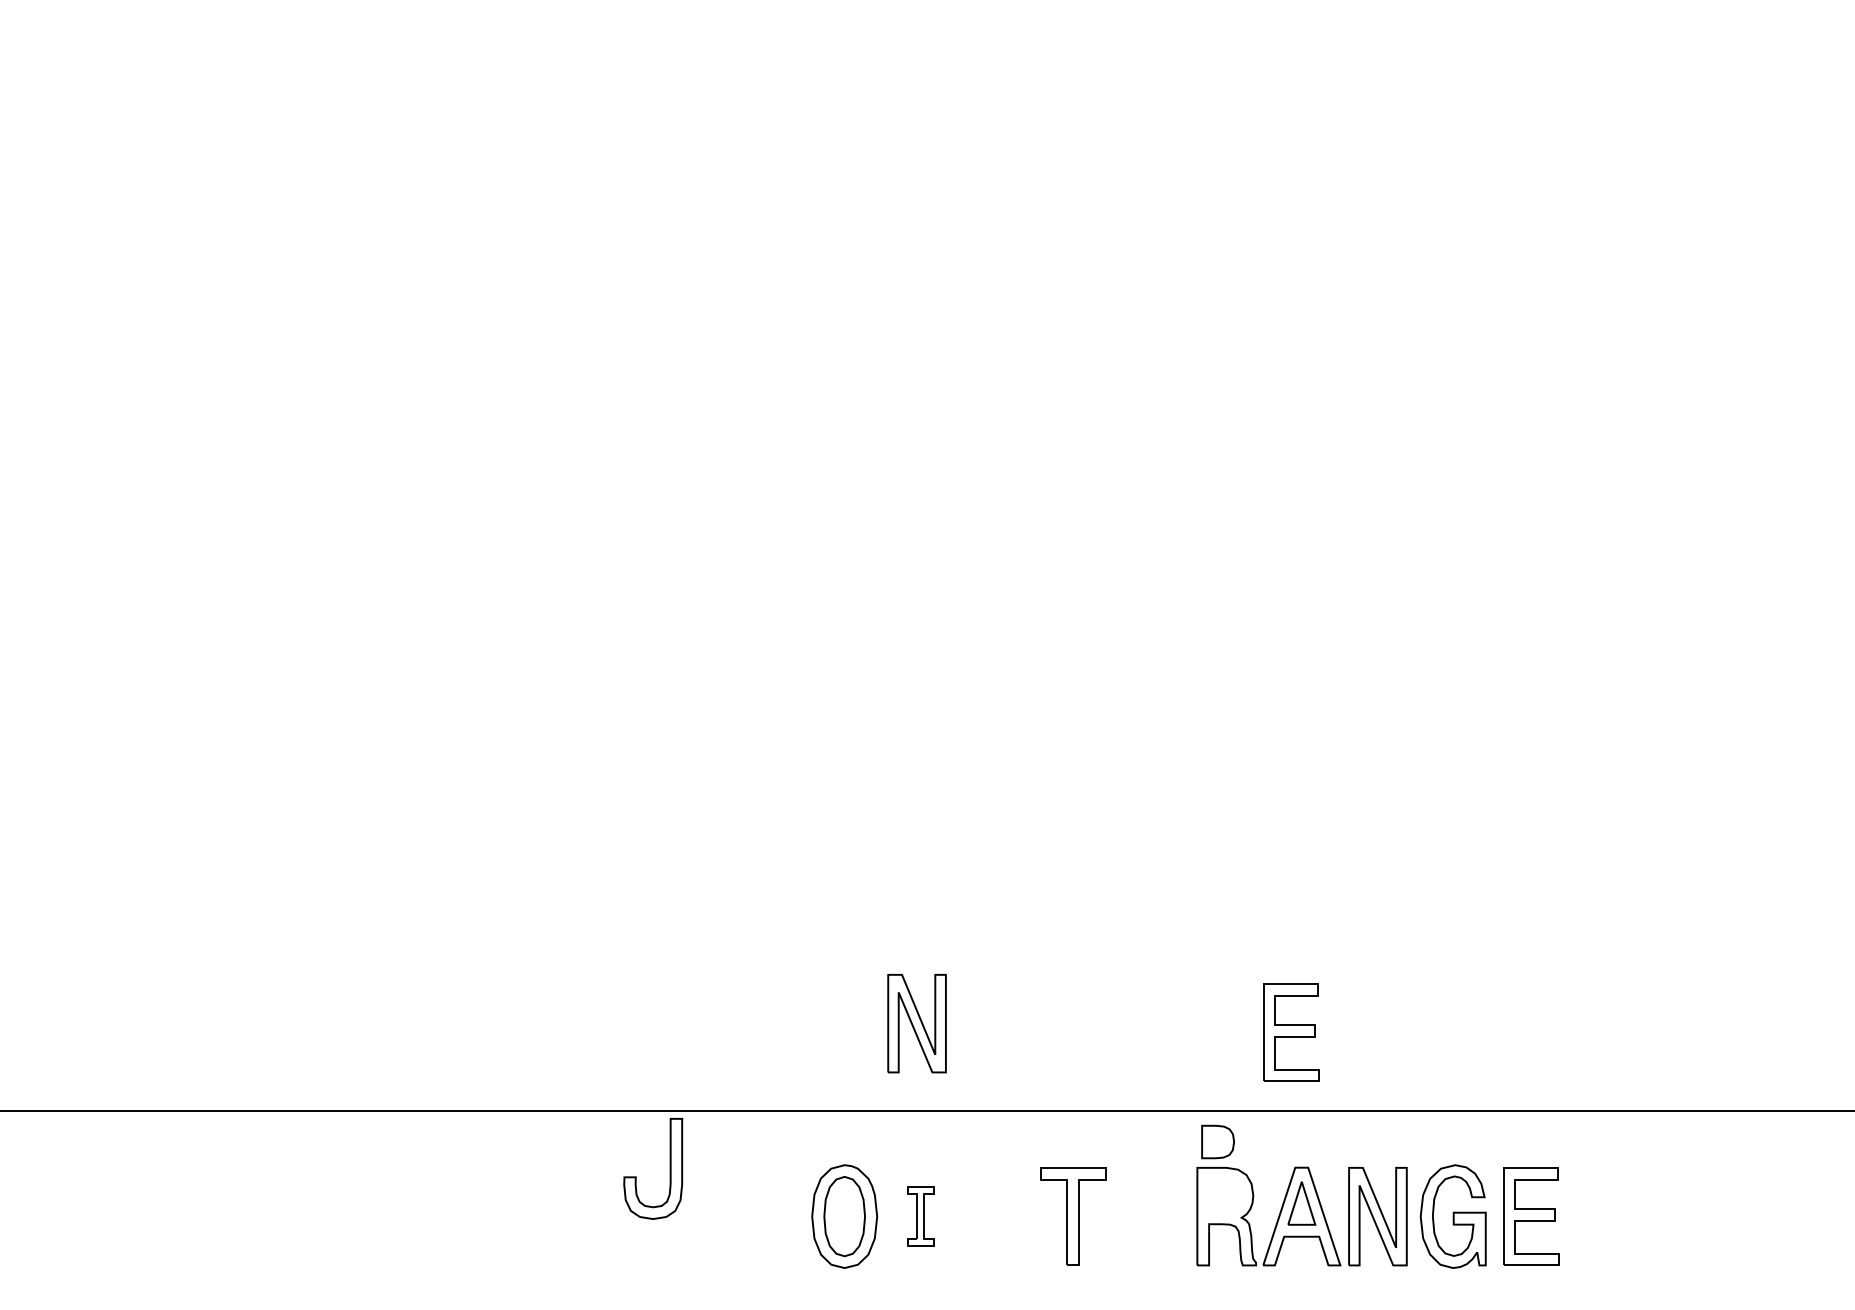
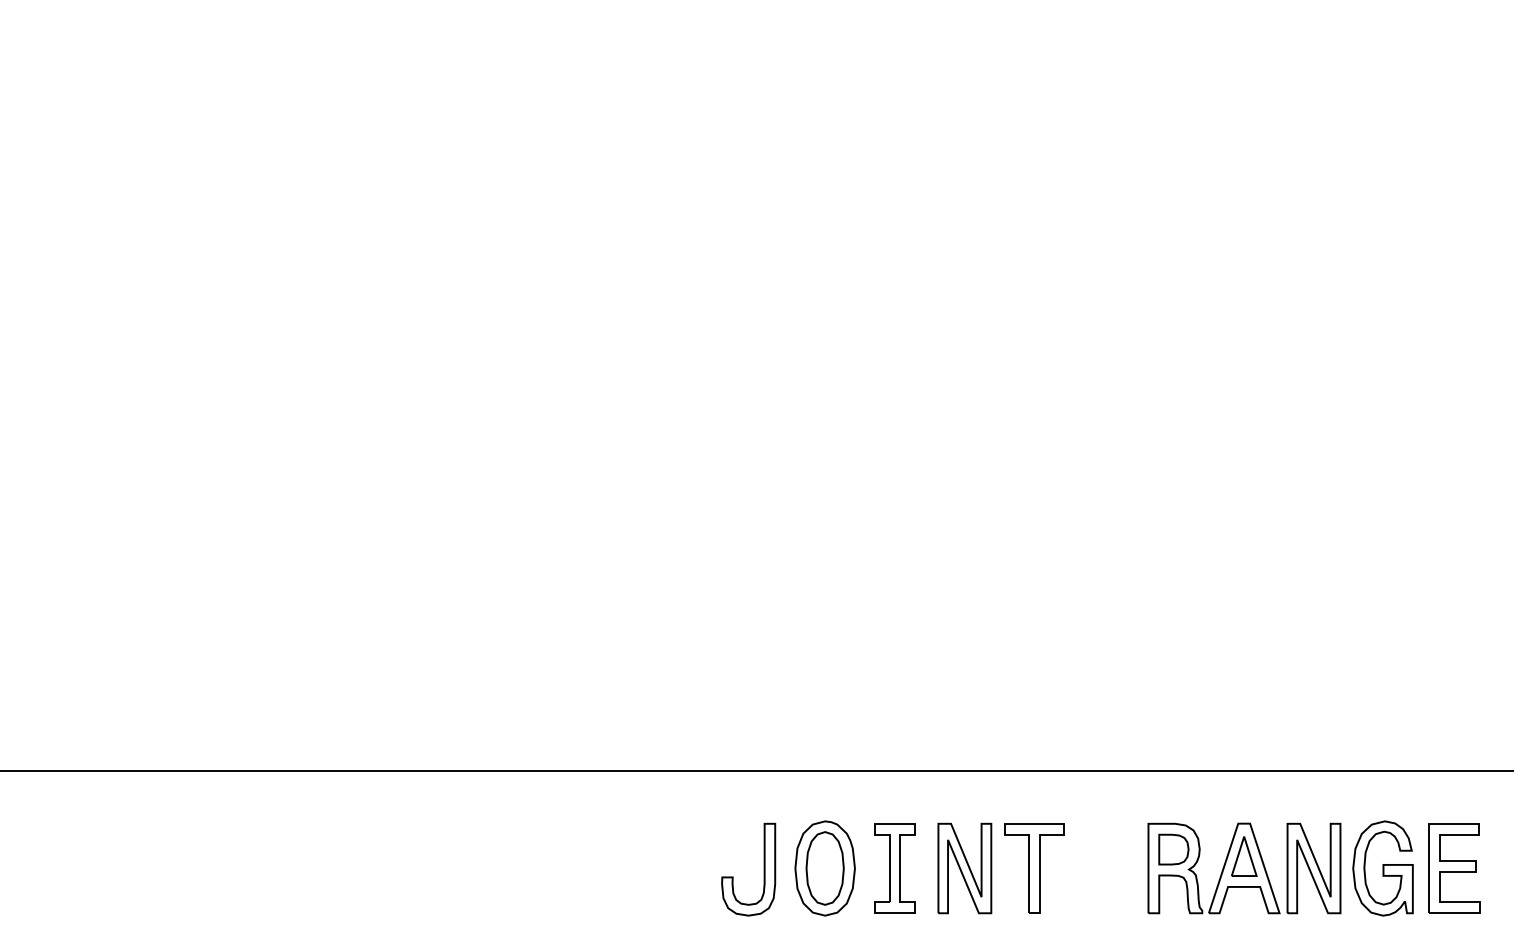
part: (916, 1023) -> (964, 868), moved
part: (1291, 1032) -> (1234, 699), removed
part: (1217, 1141) -> (1173, 849), moved
part: (669, 1168) -> (763, 869), moved
part: (920, 1216) -> (894, 868), size x1.67

